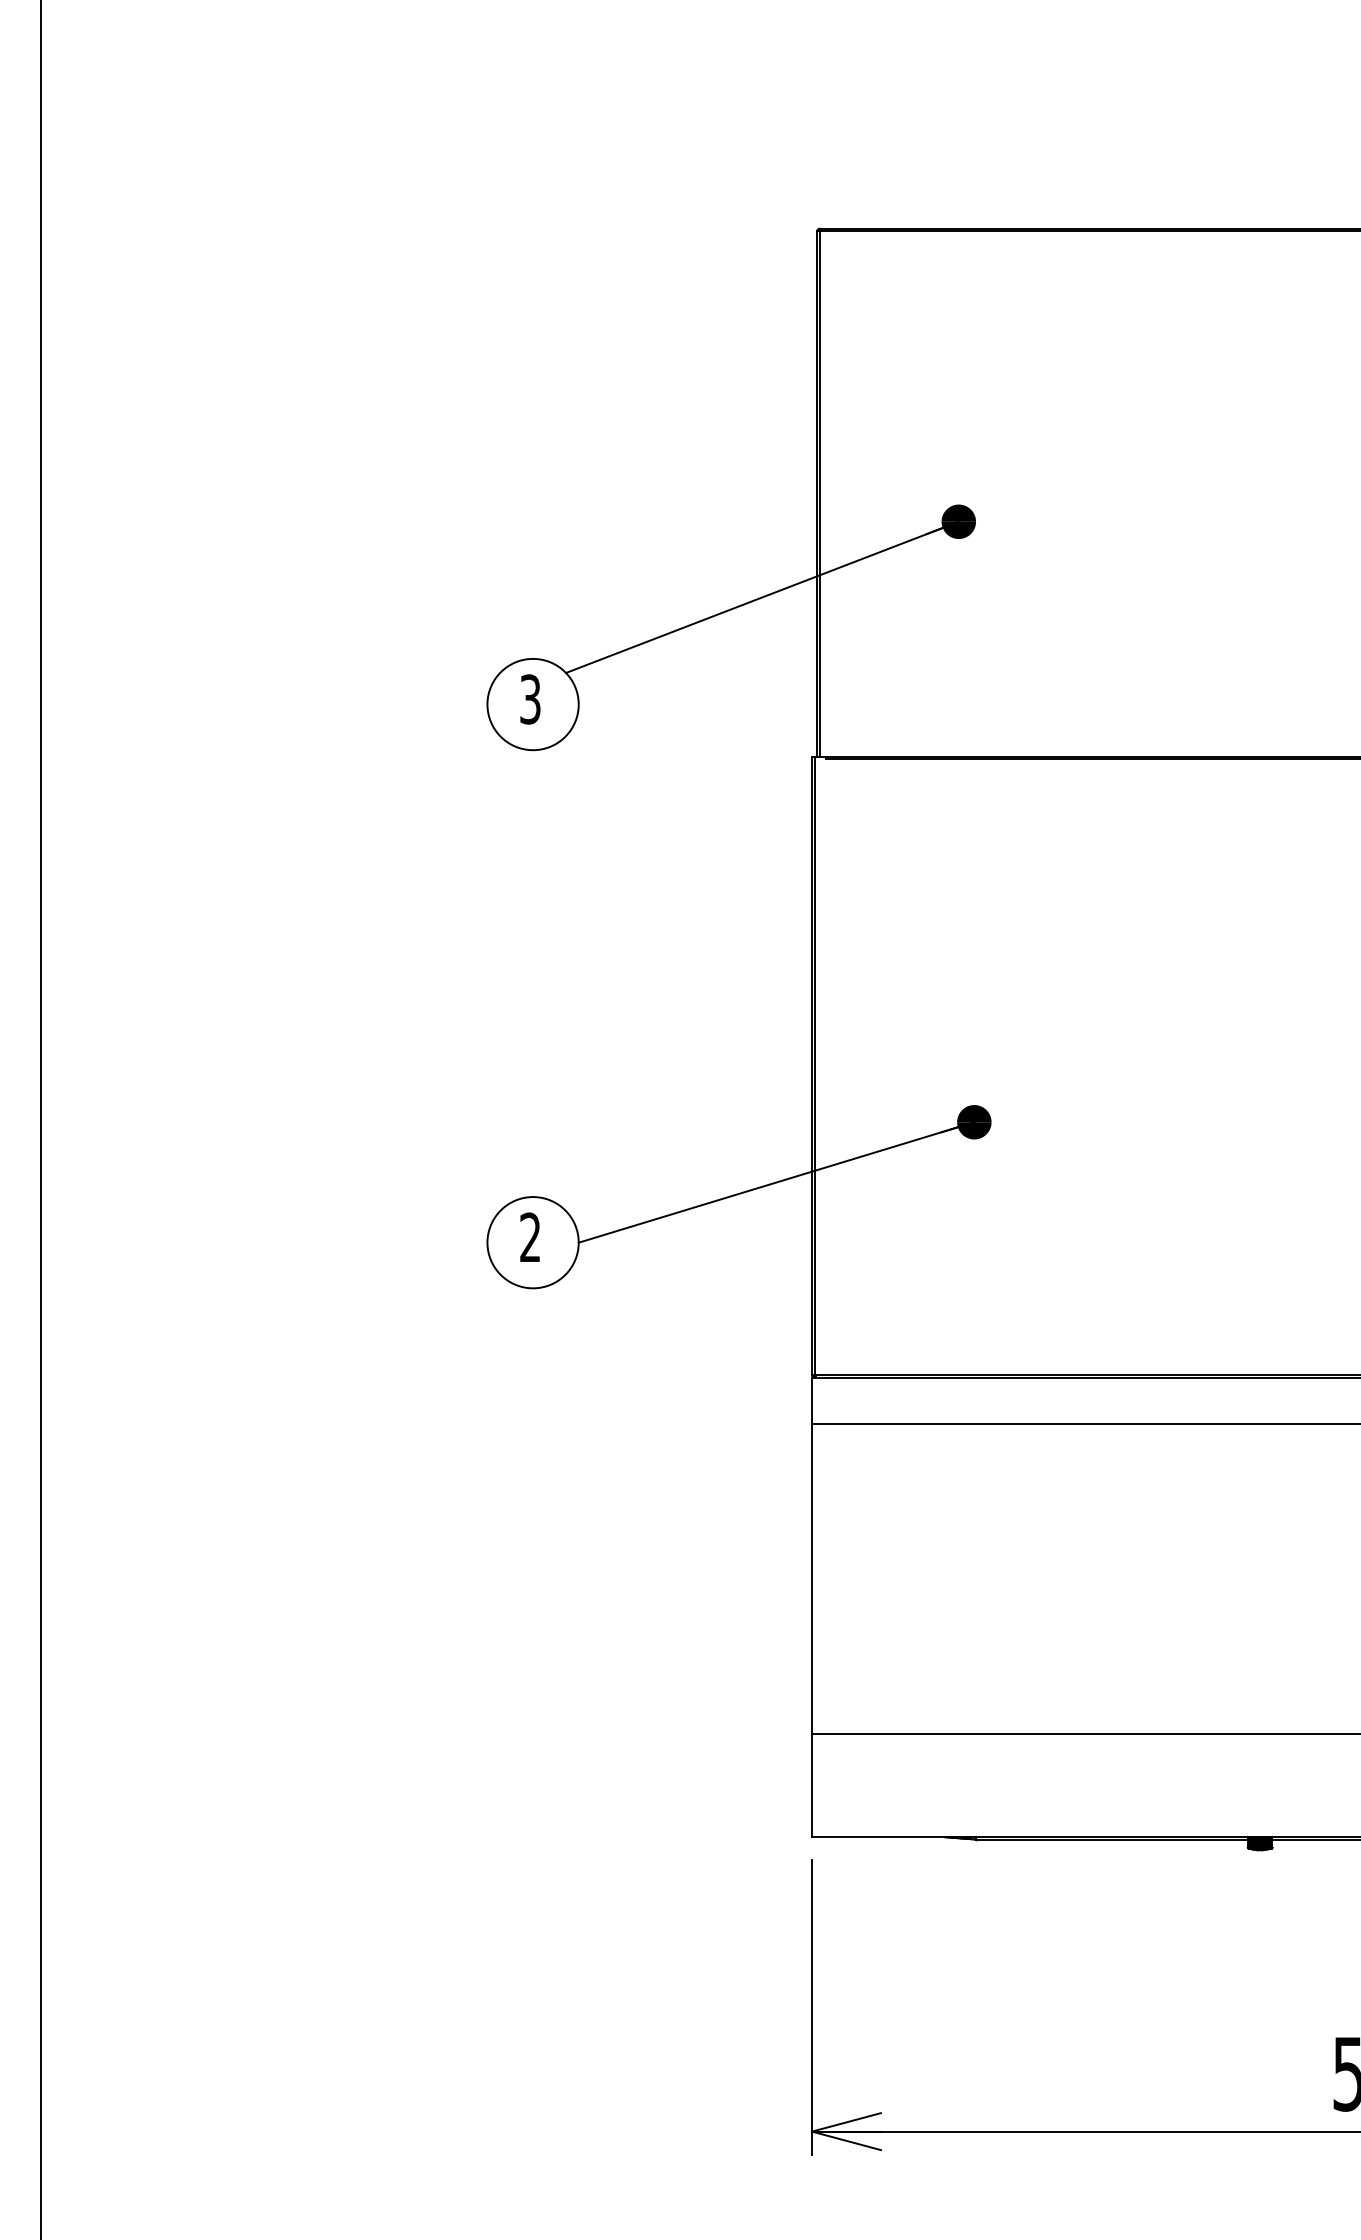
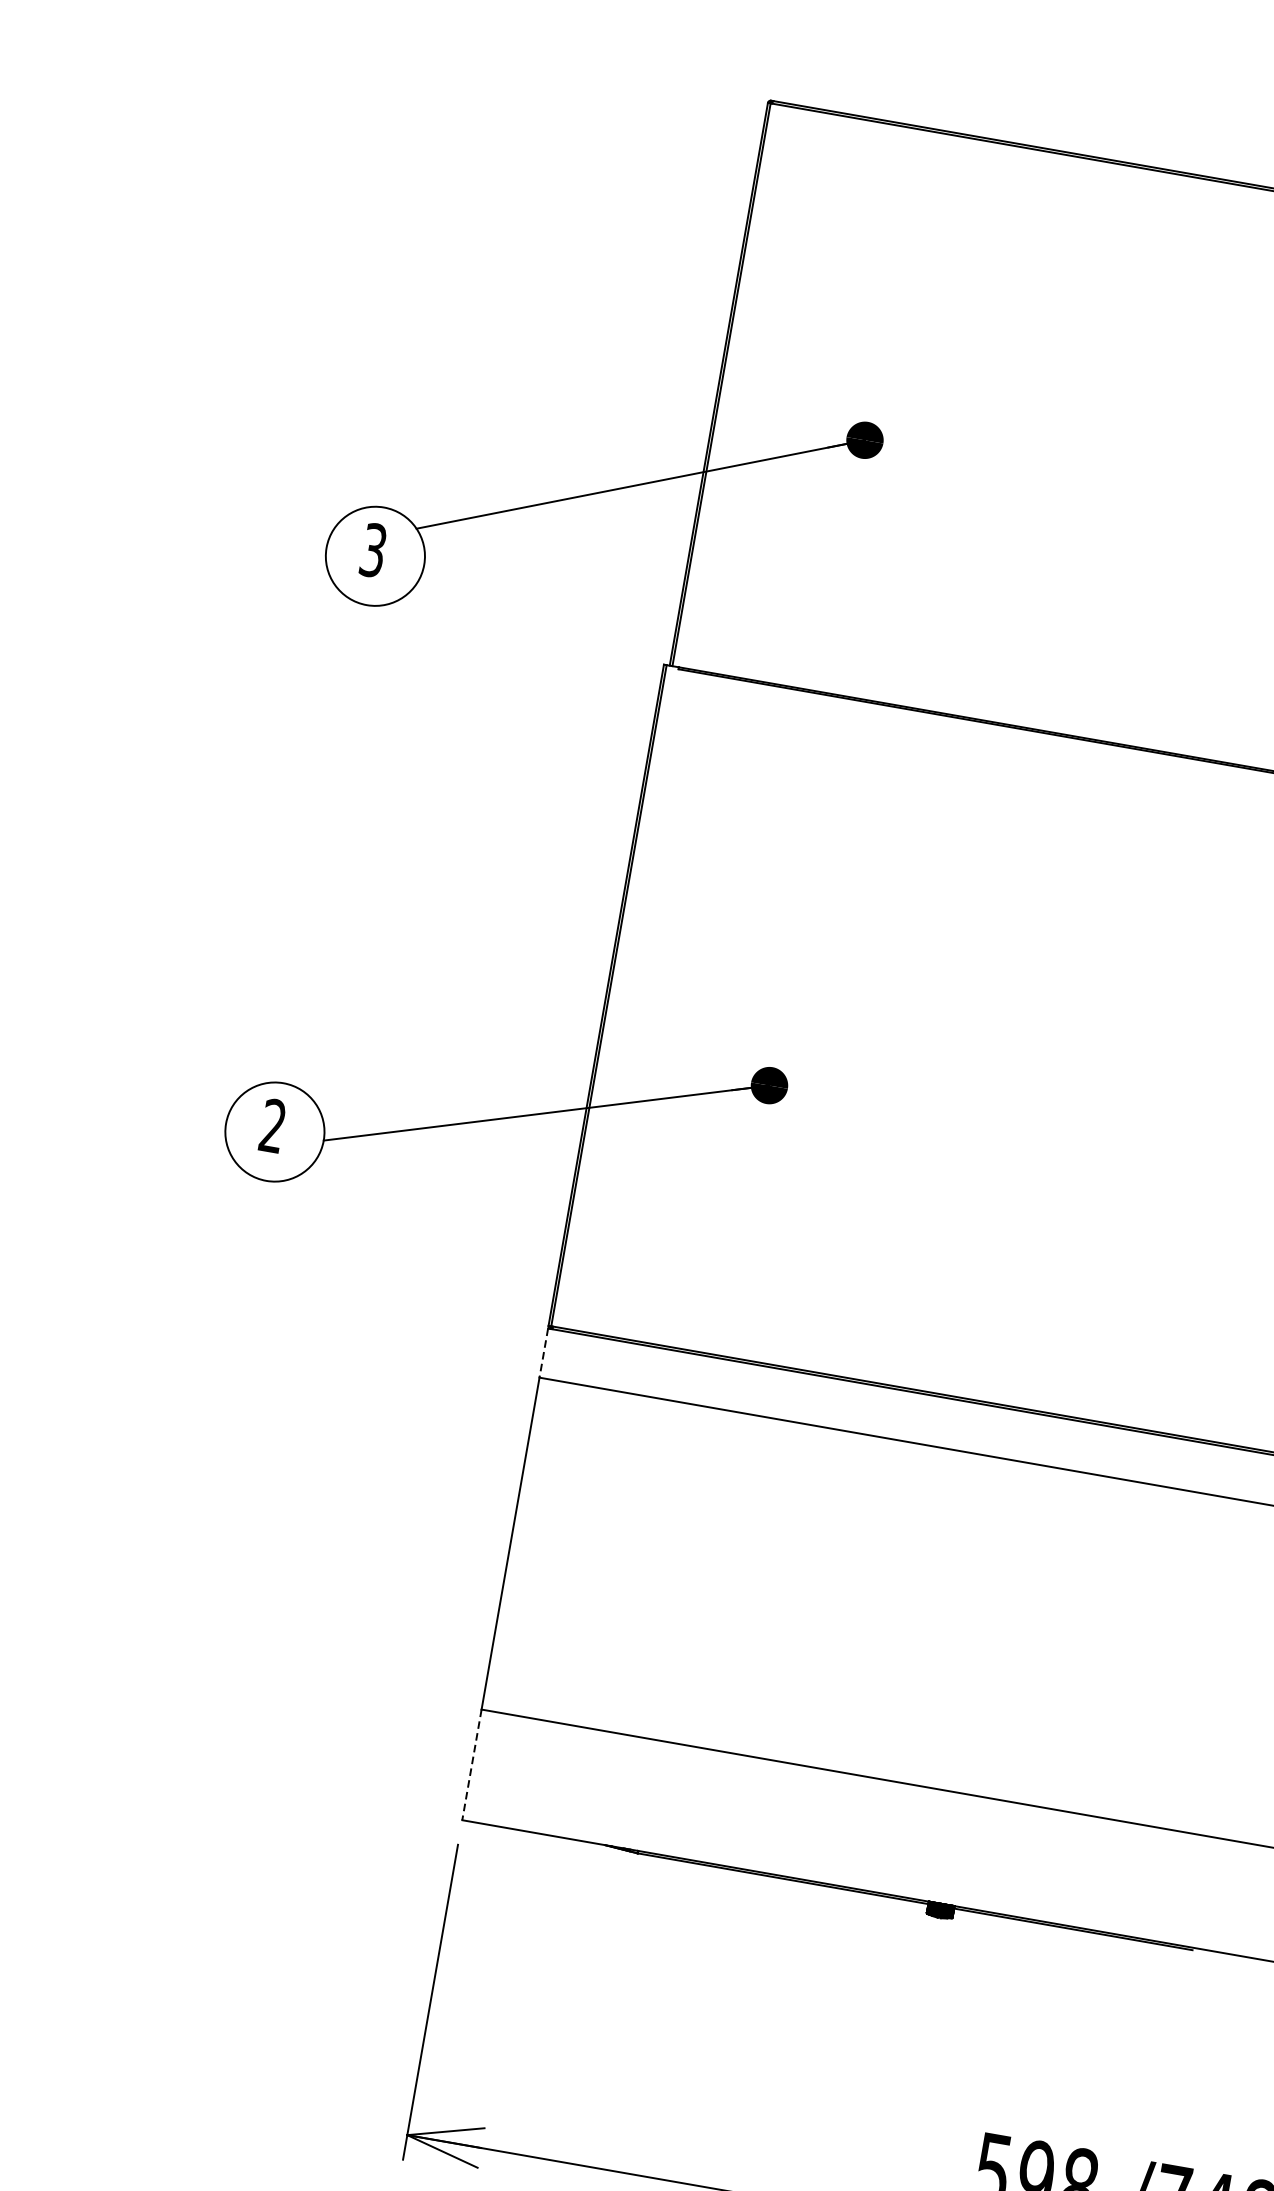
line: (811, 1400) -> (543, 1352), solid -> dashed
line: (811, 1785) -> (471, 1764), solid -> dashed

